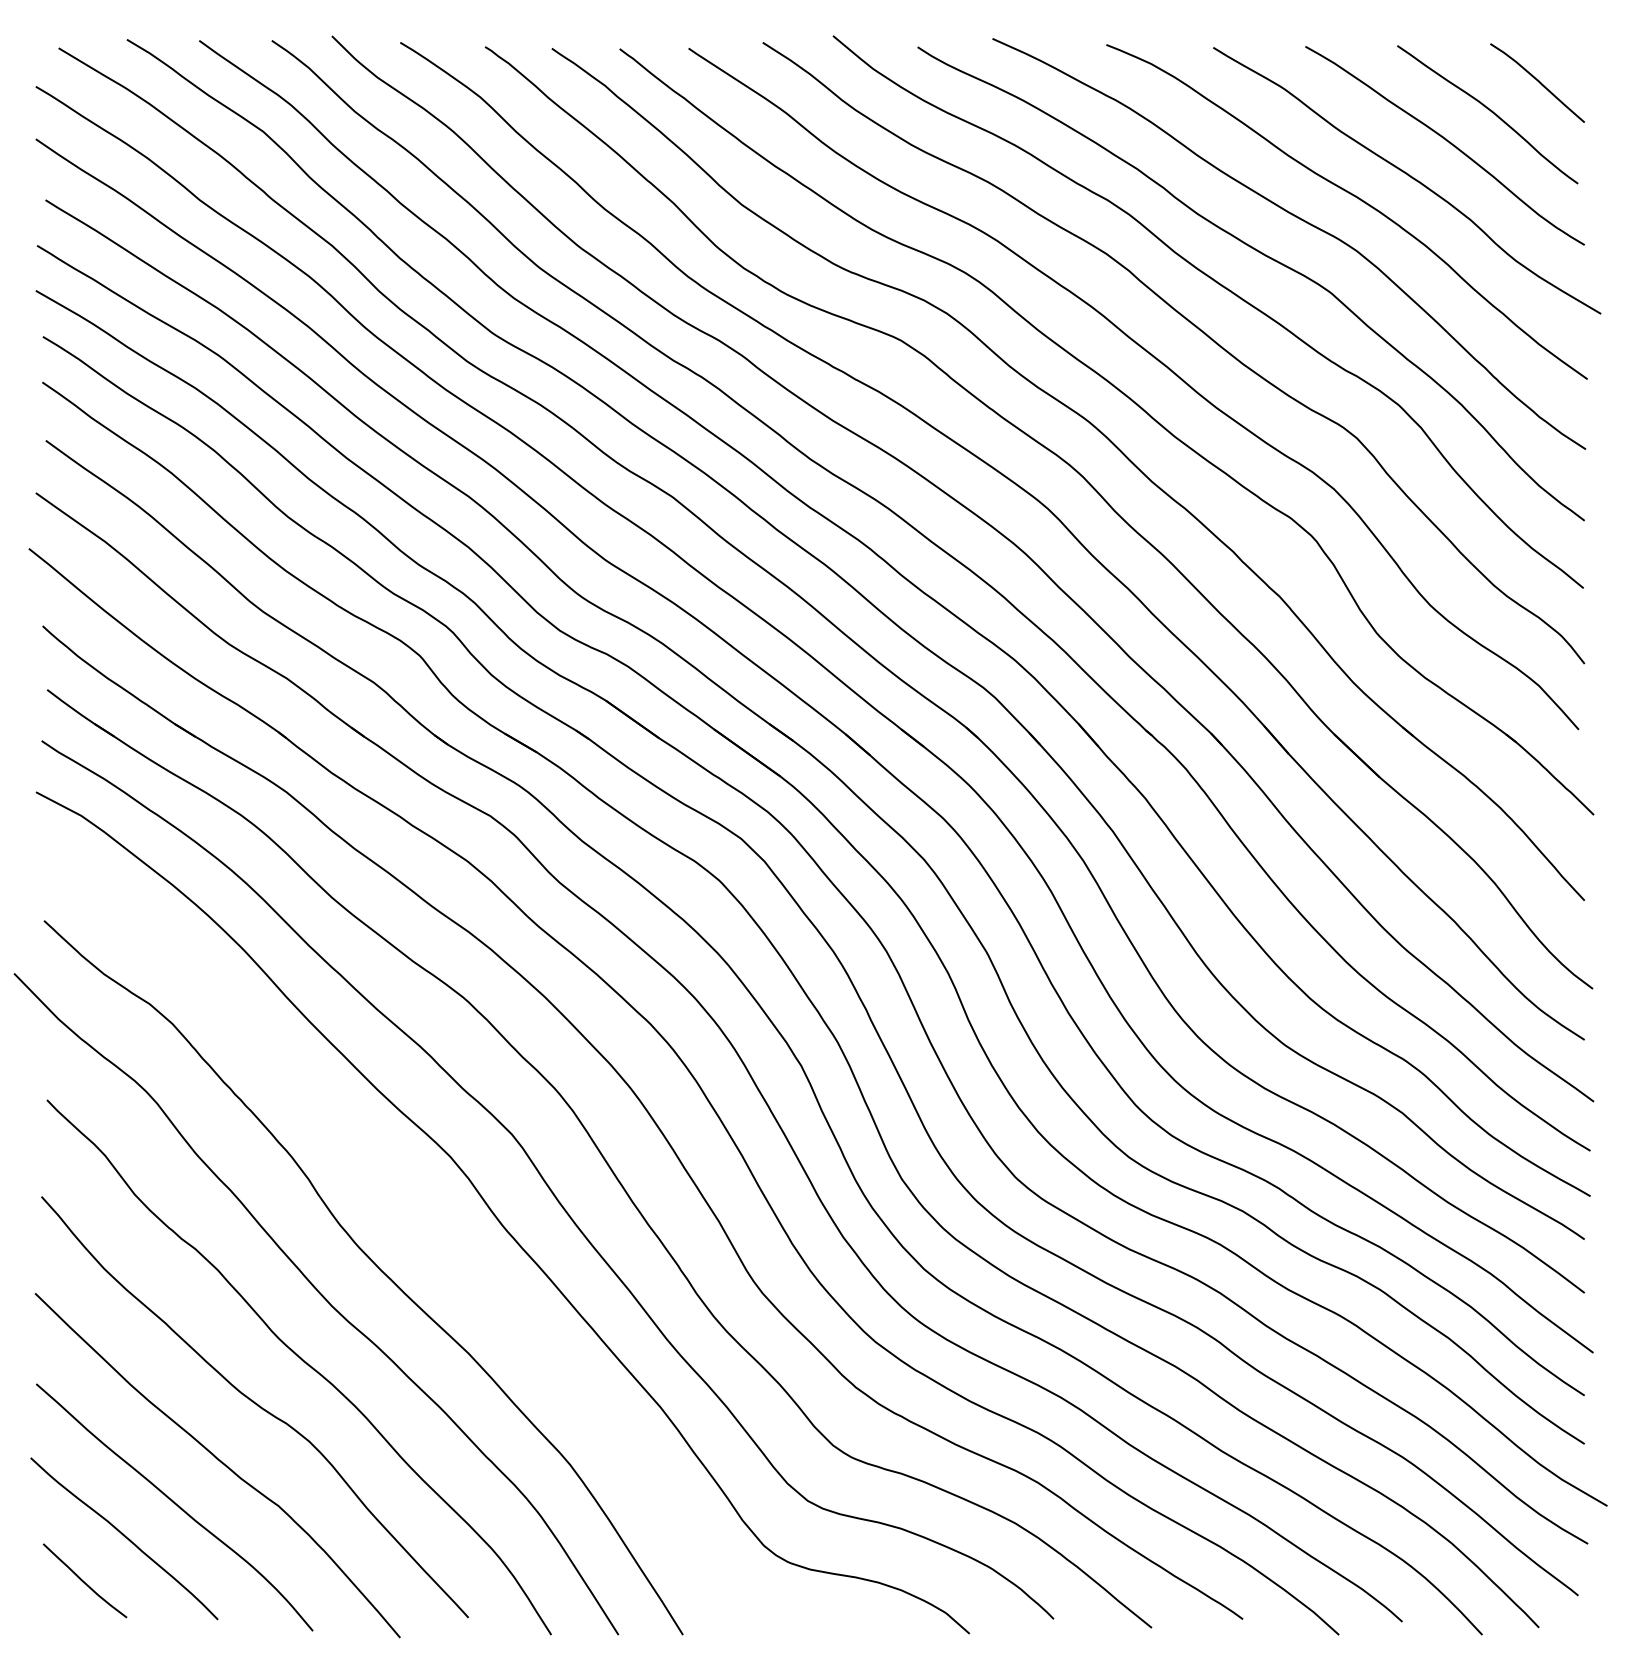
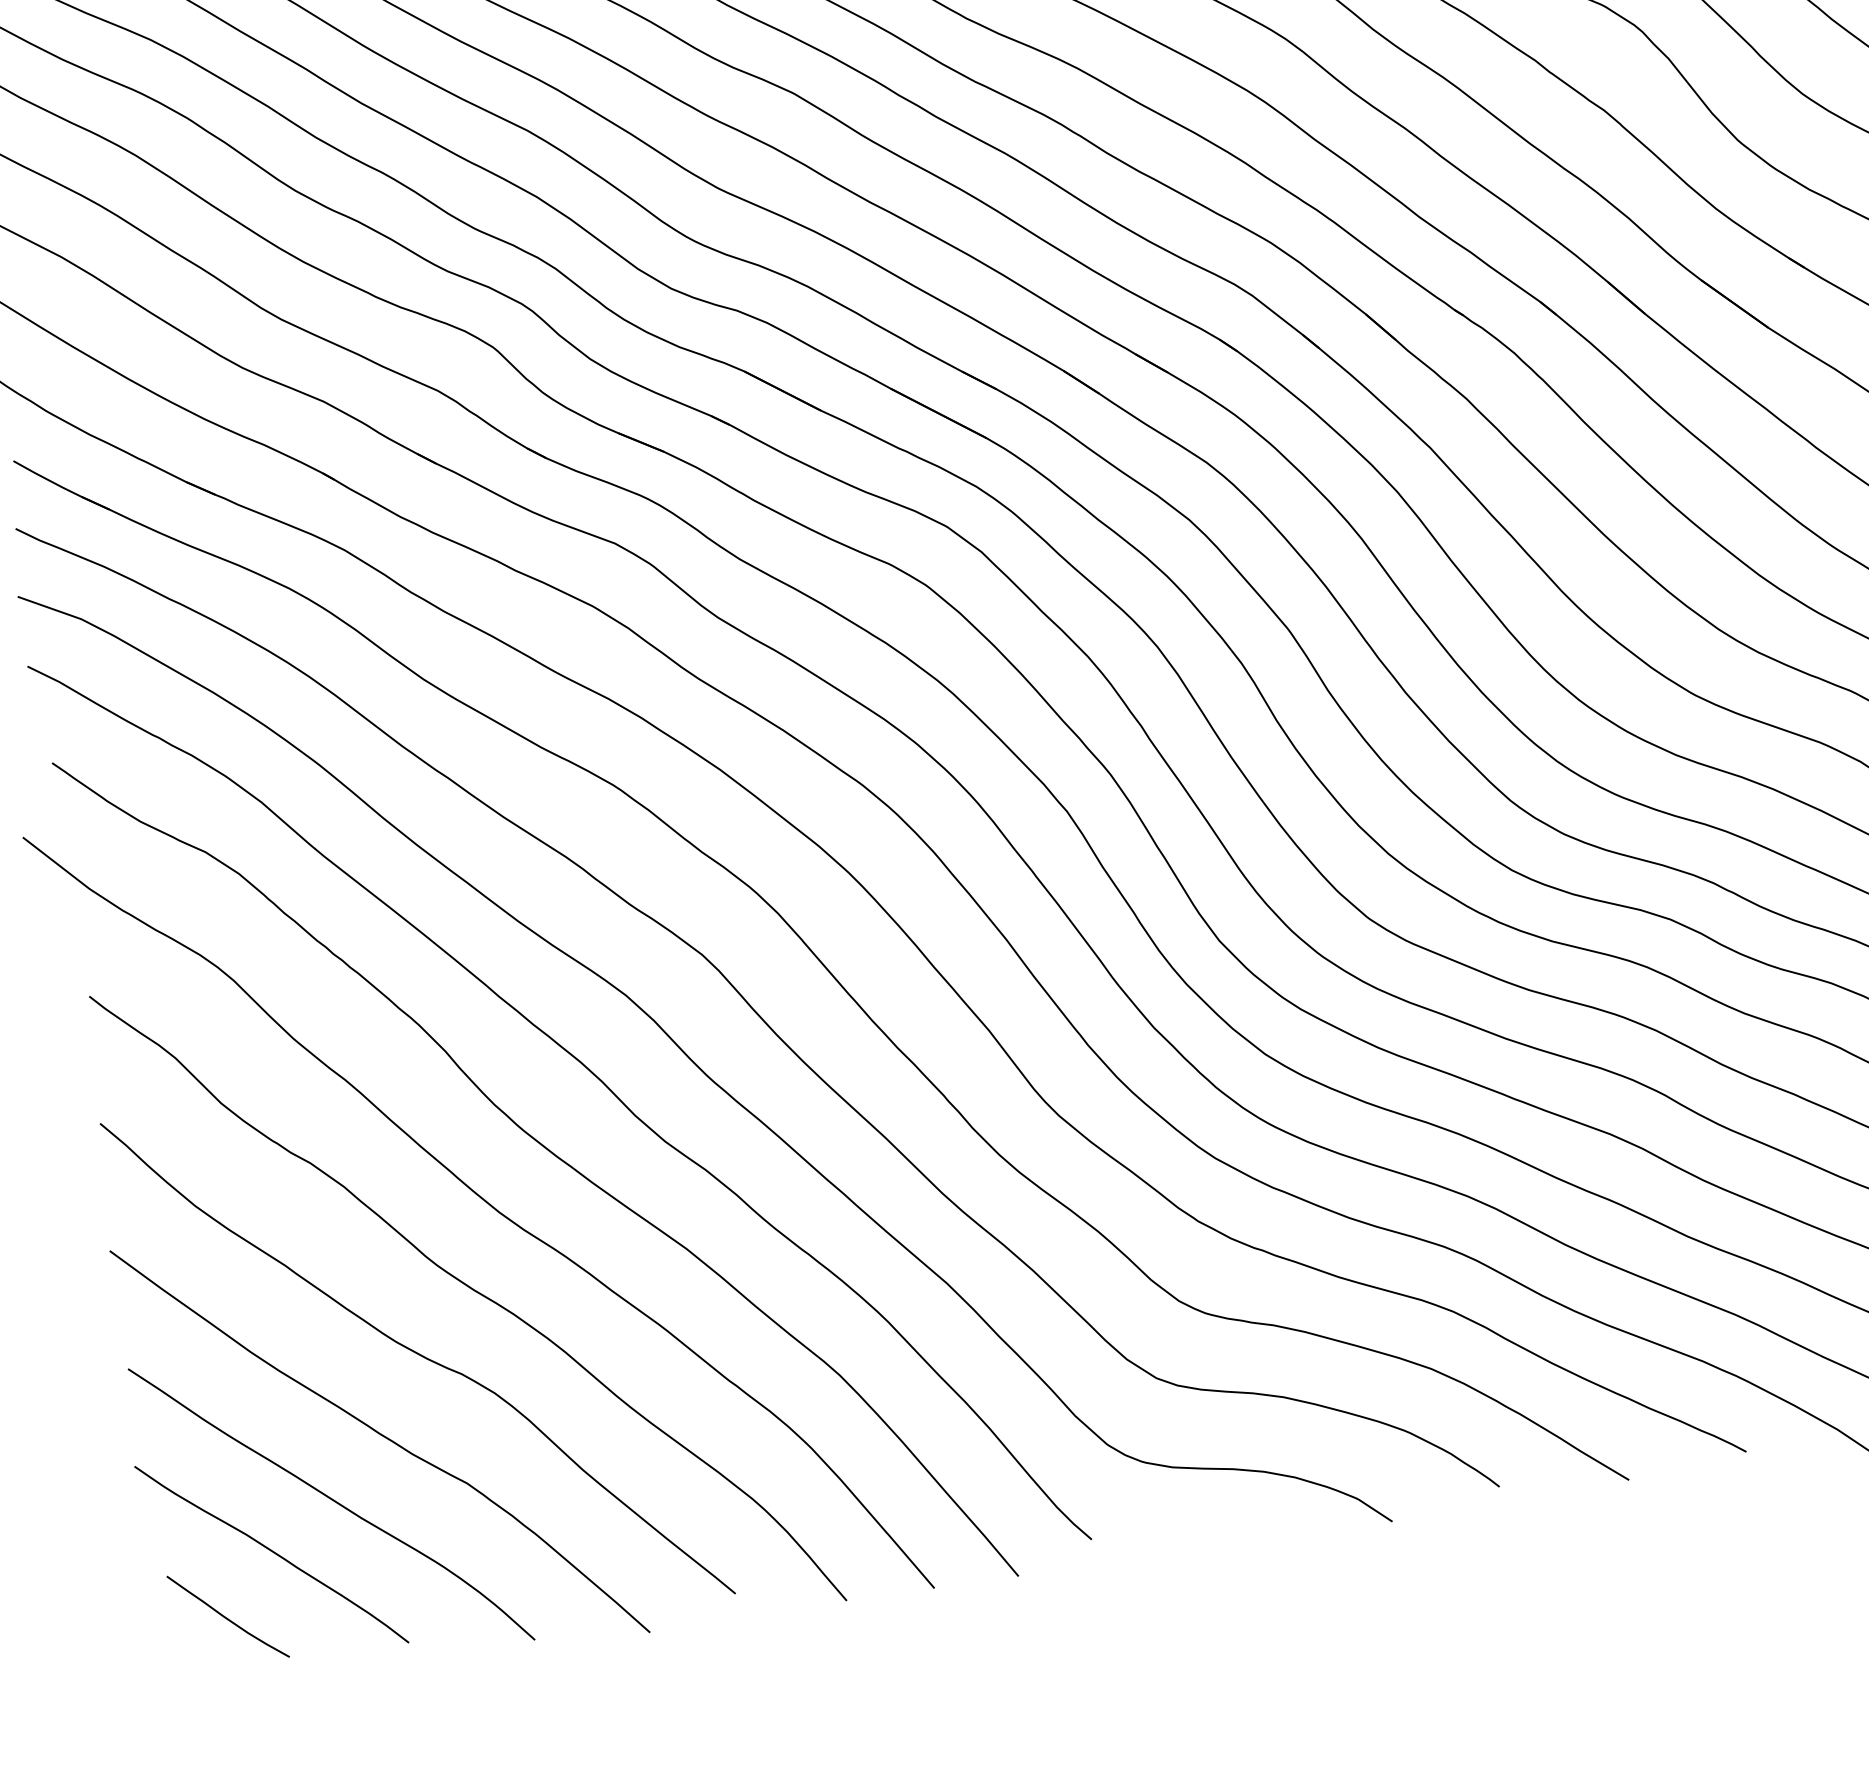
curve: (414, 1210) -> (589, 1072), added

